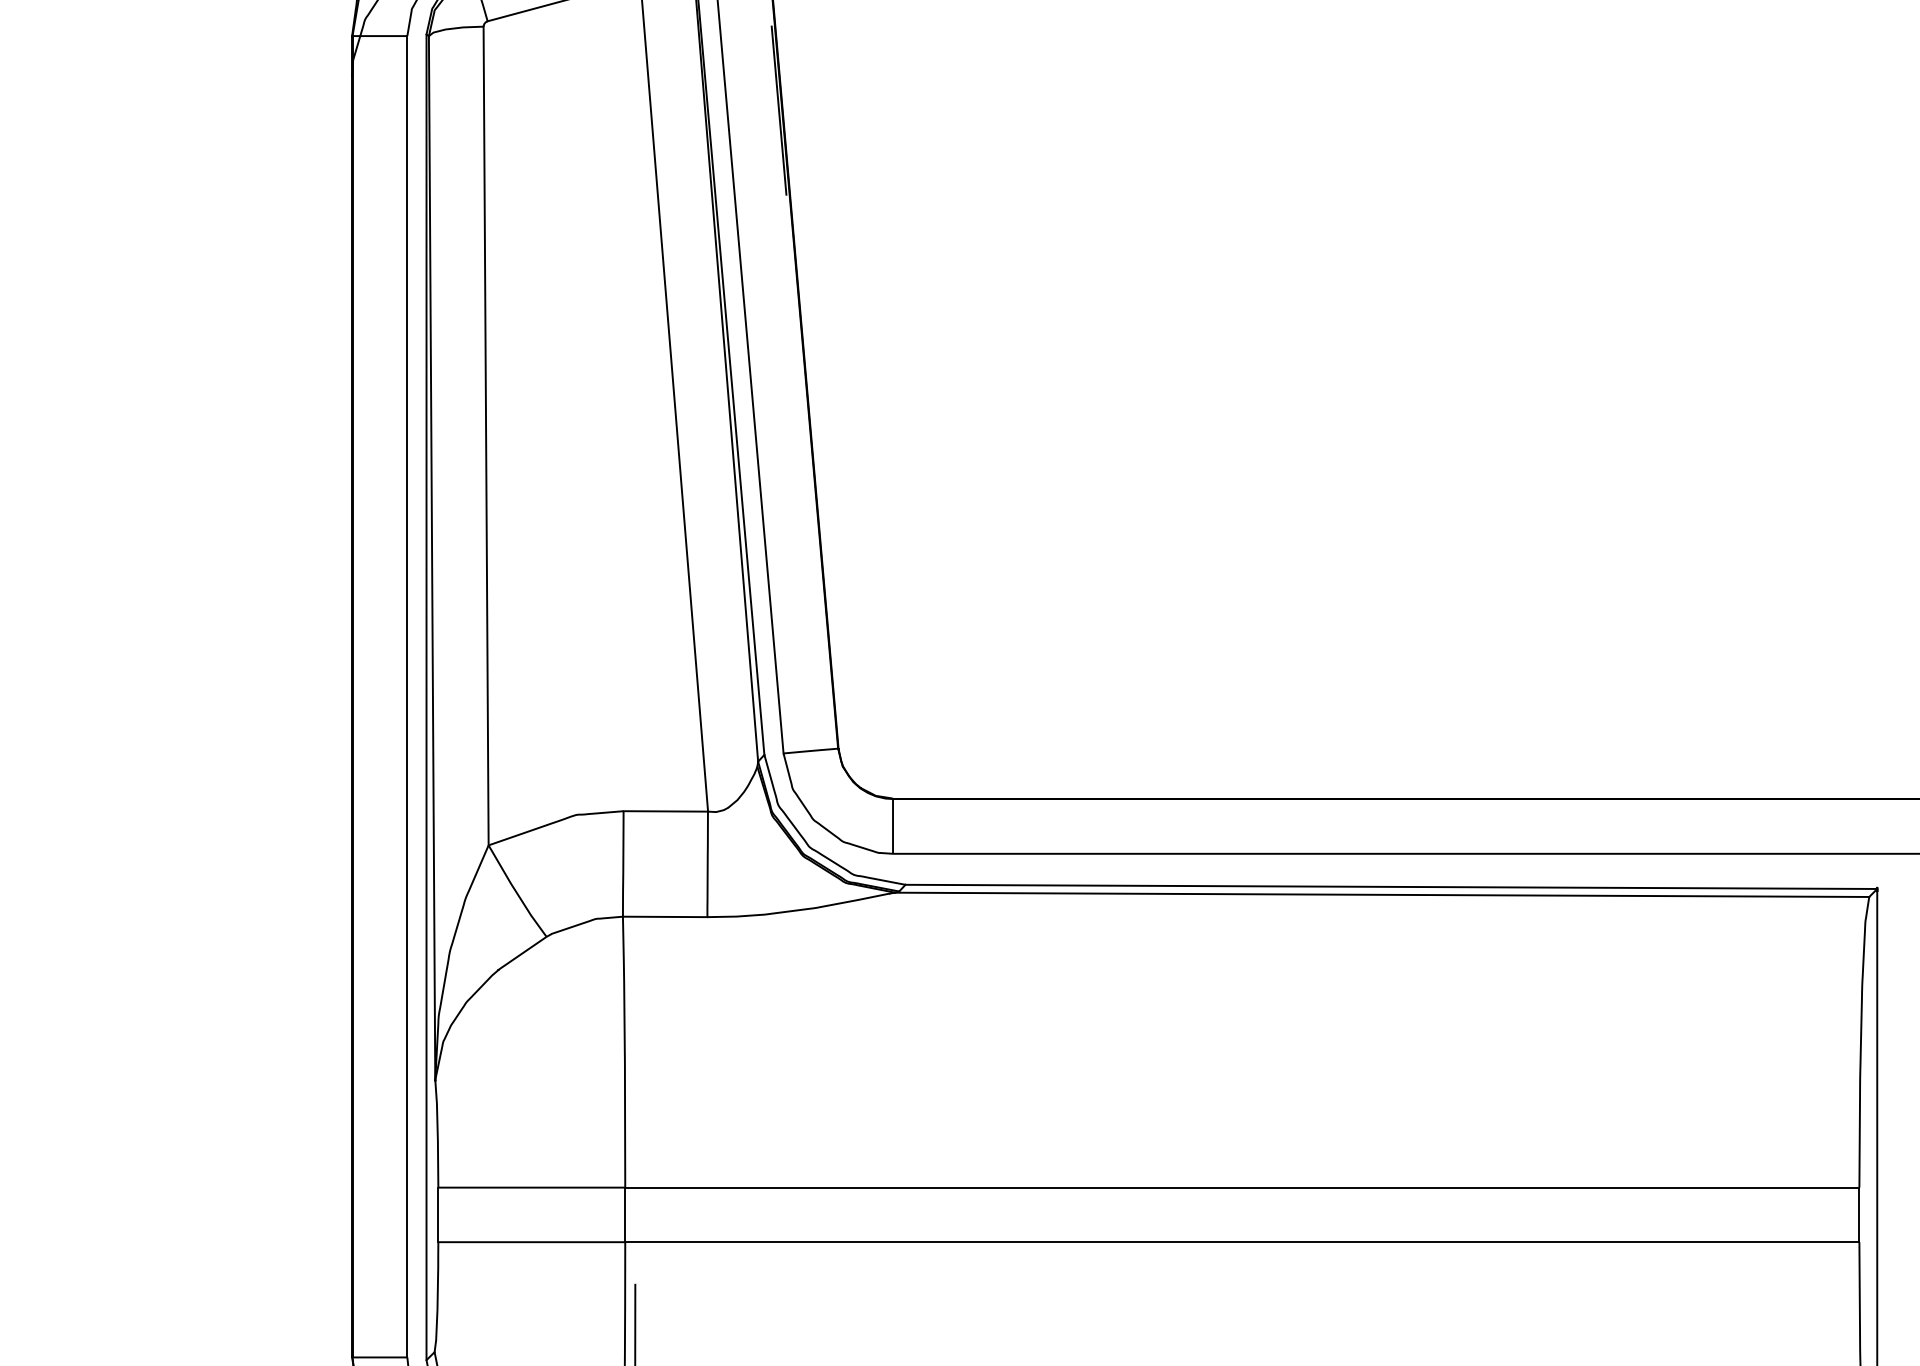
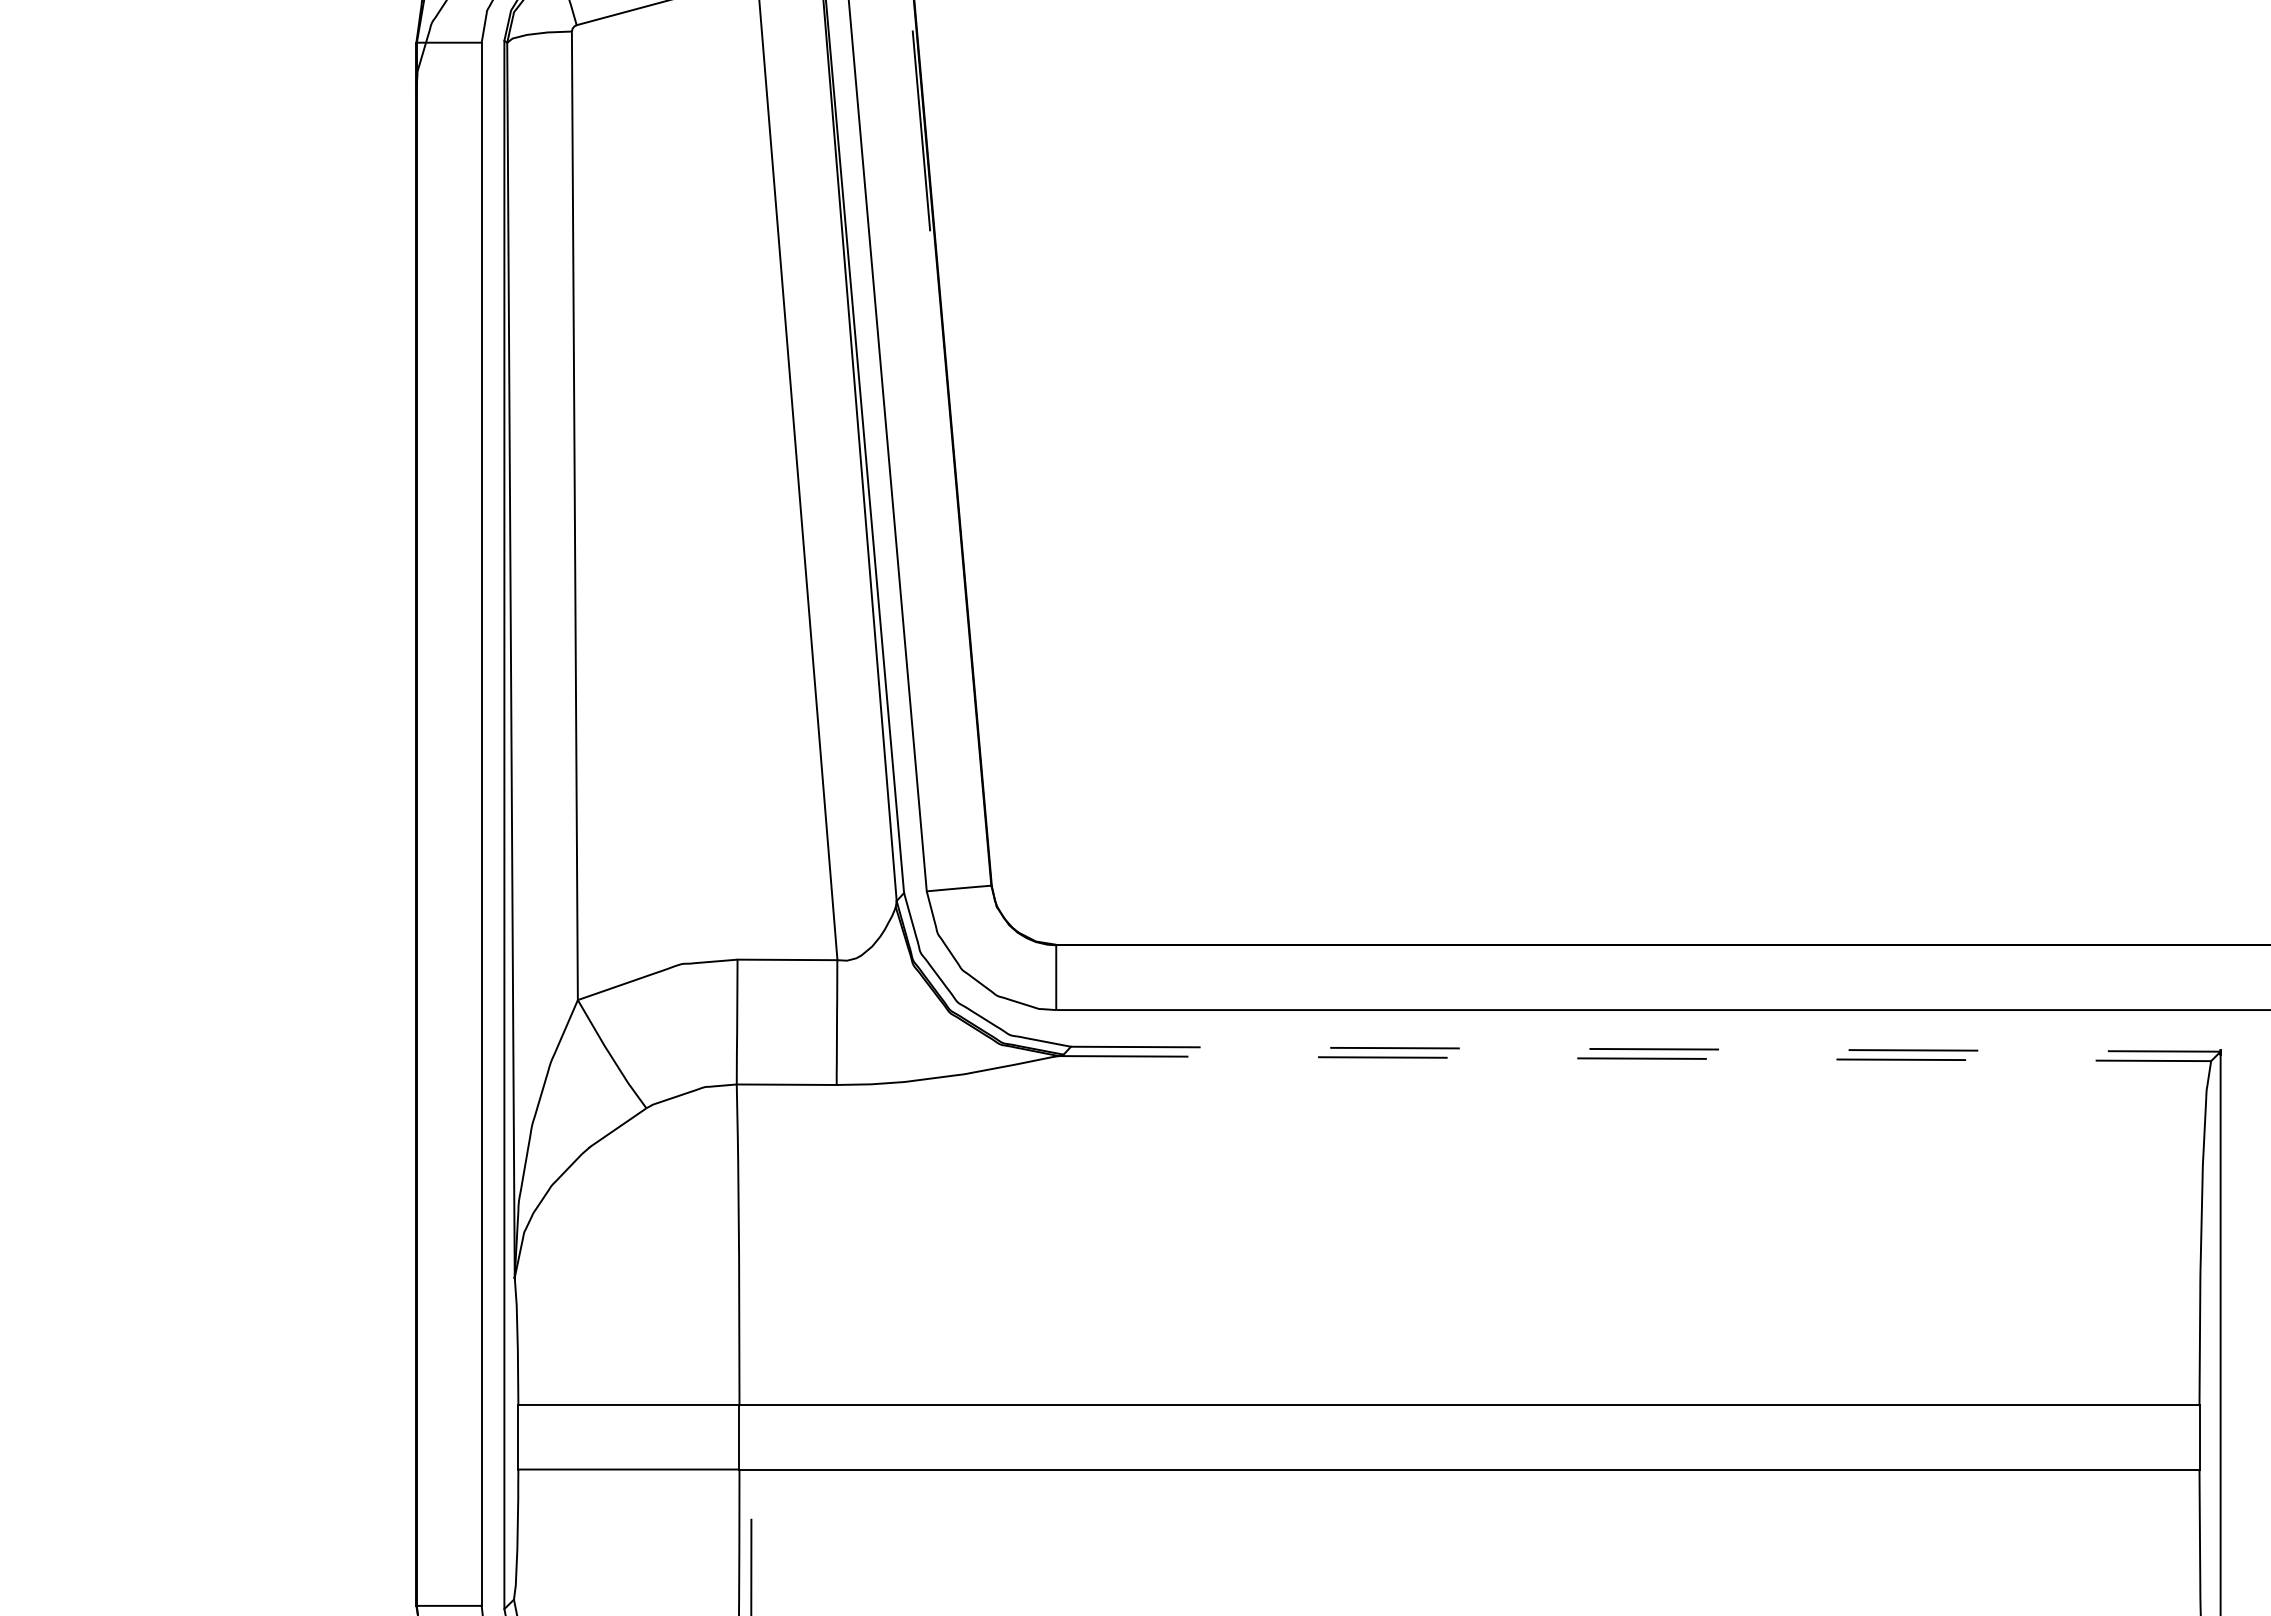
line: (1391, 887) -> (1645, 1049), solid -> dashed
line: (1382, 894) -> (1635, 1058), solid -> dashed

